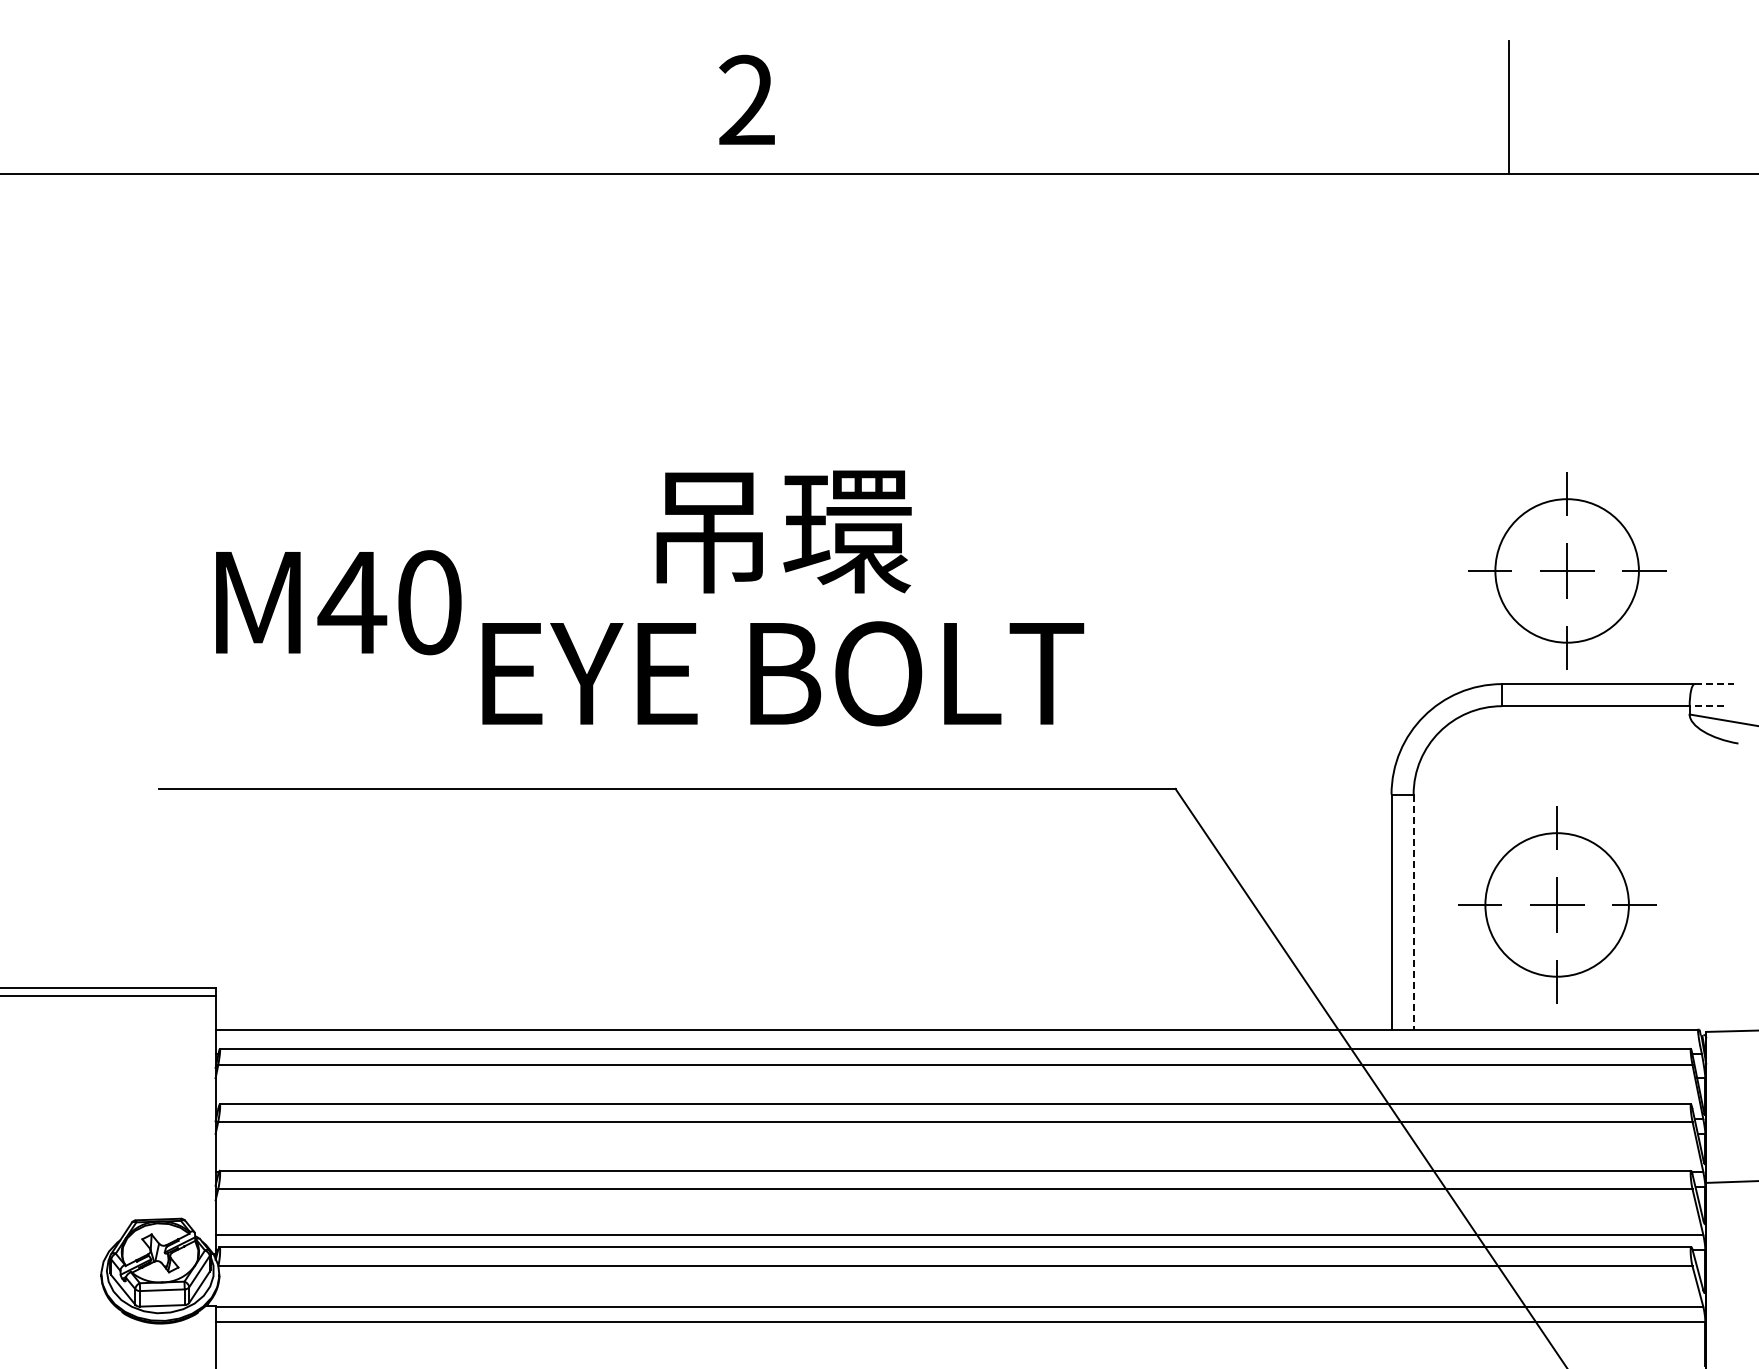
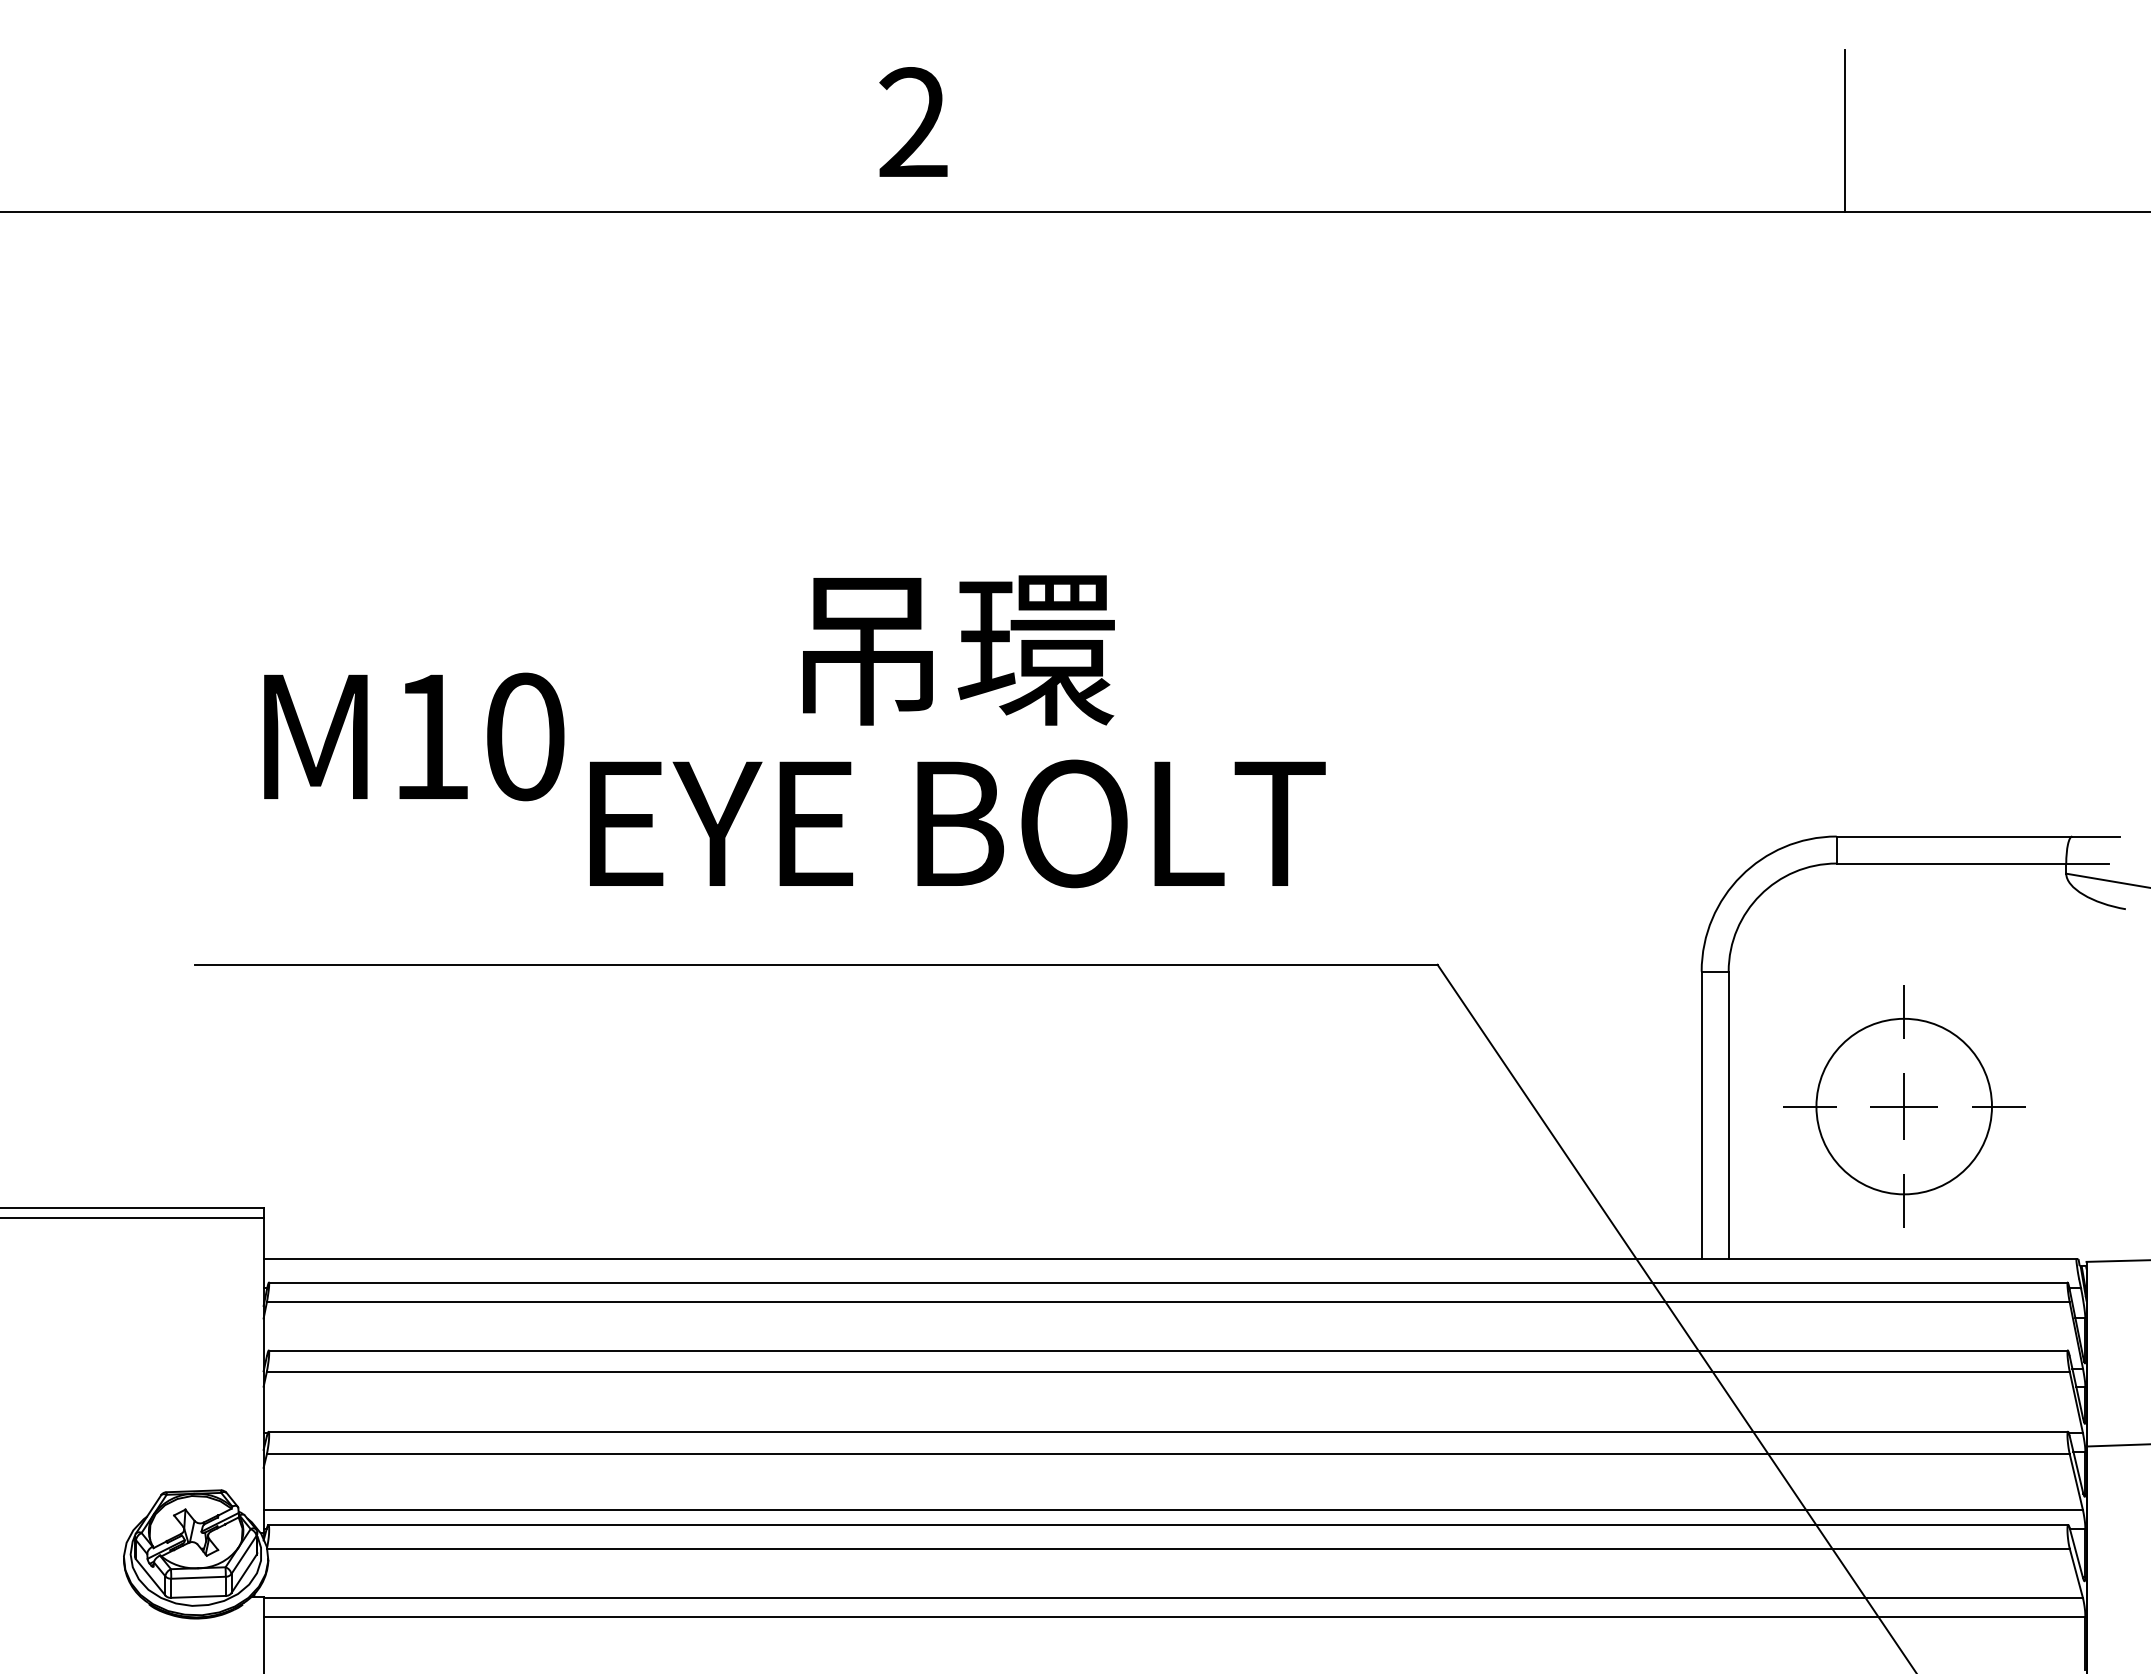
part: (1567, 570) -> (1916, 697), removed
text: (352, 602) -> (431, 736), M40 -> M10
line: (1714, 684) -> (2096, 837), dashed -> solid
line: (1706, 706) -> (2086, 863), dashed -> solid
line: (1413, 912) -> (1728, 1115), dashed -> solid

